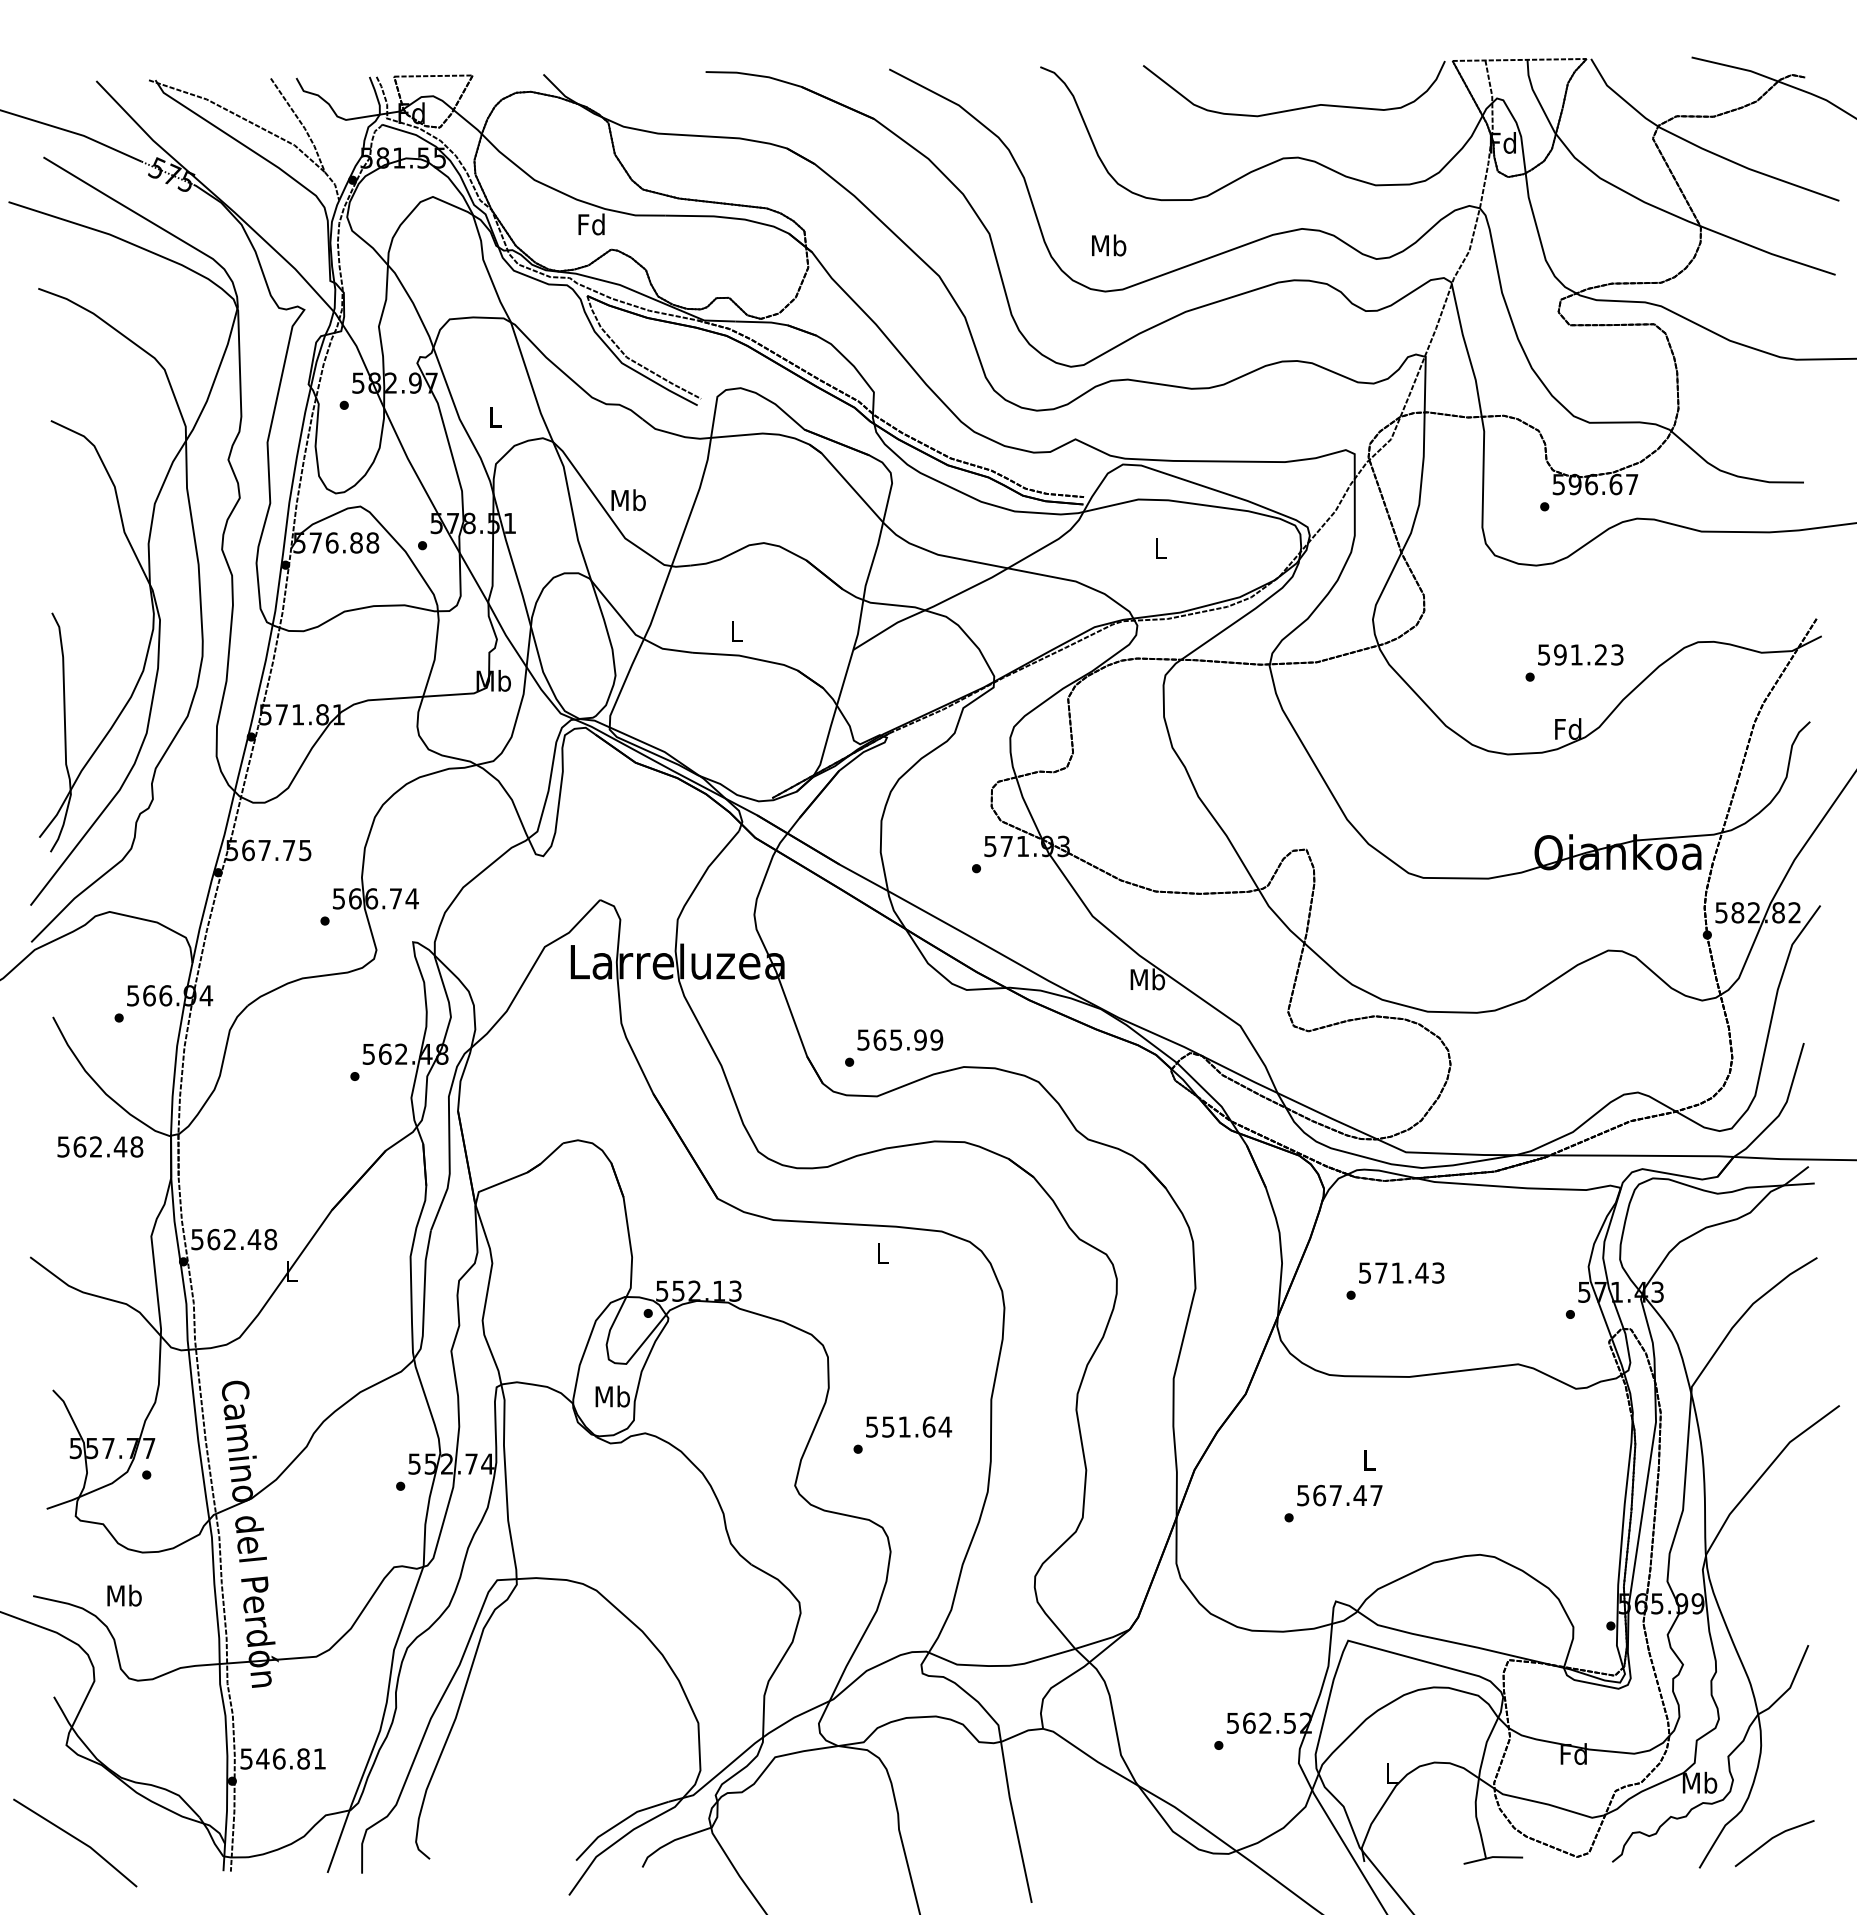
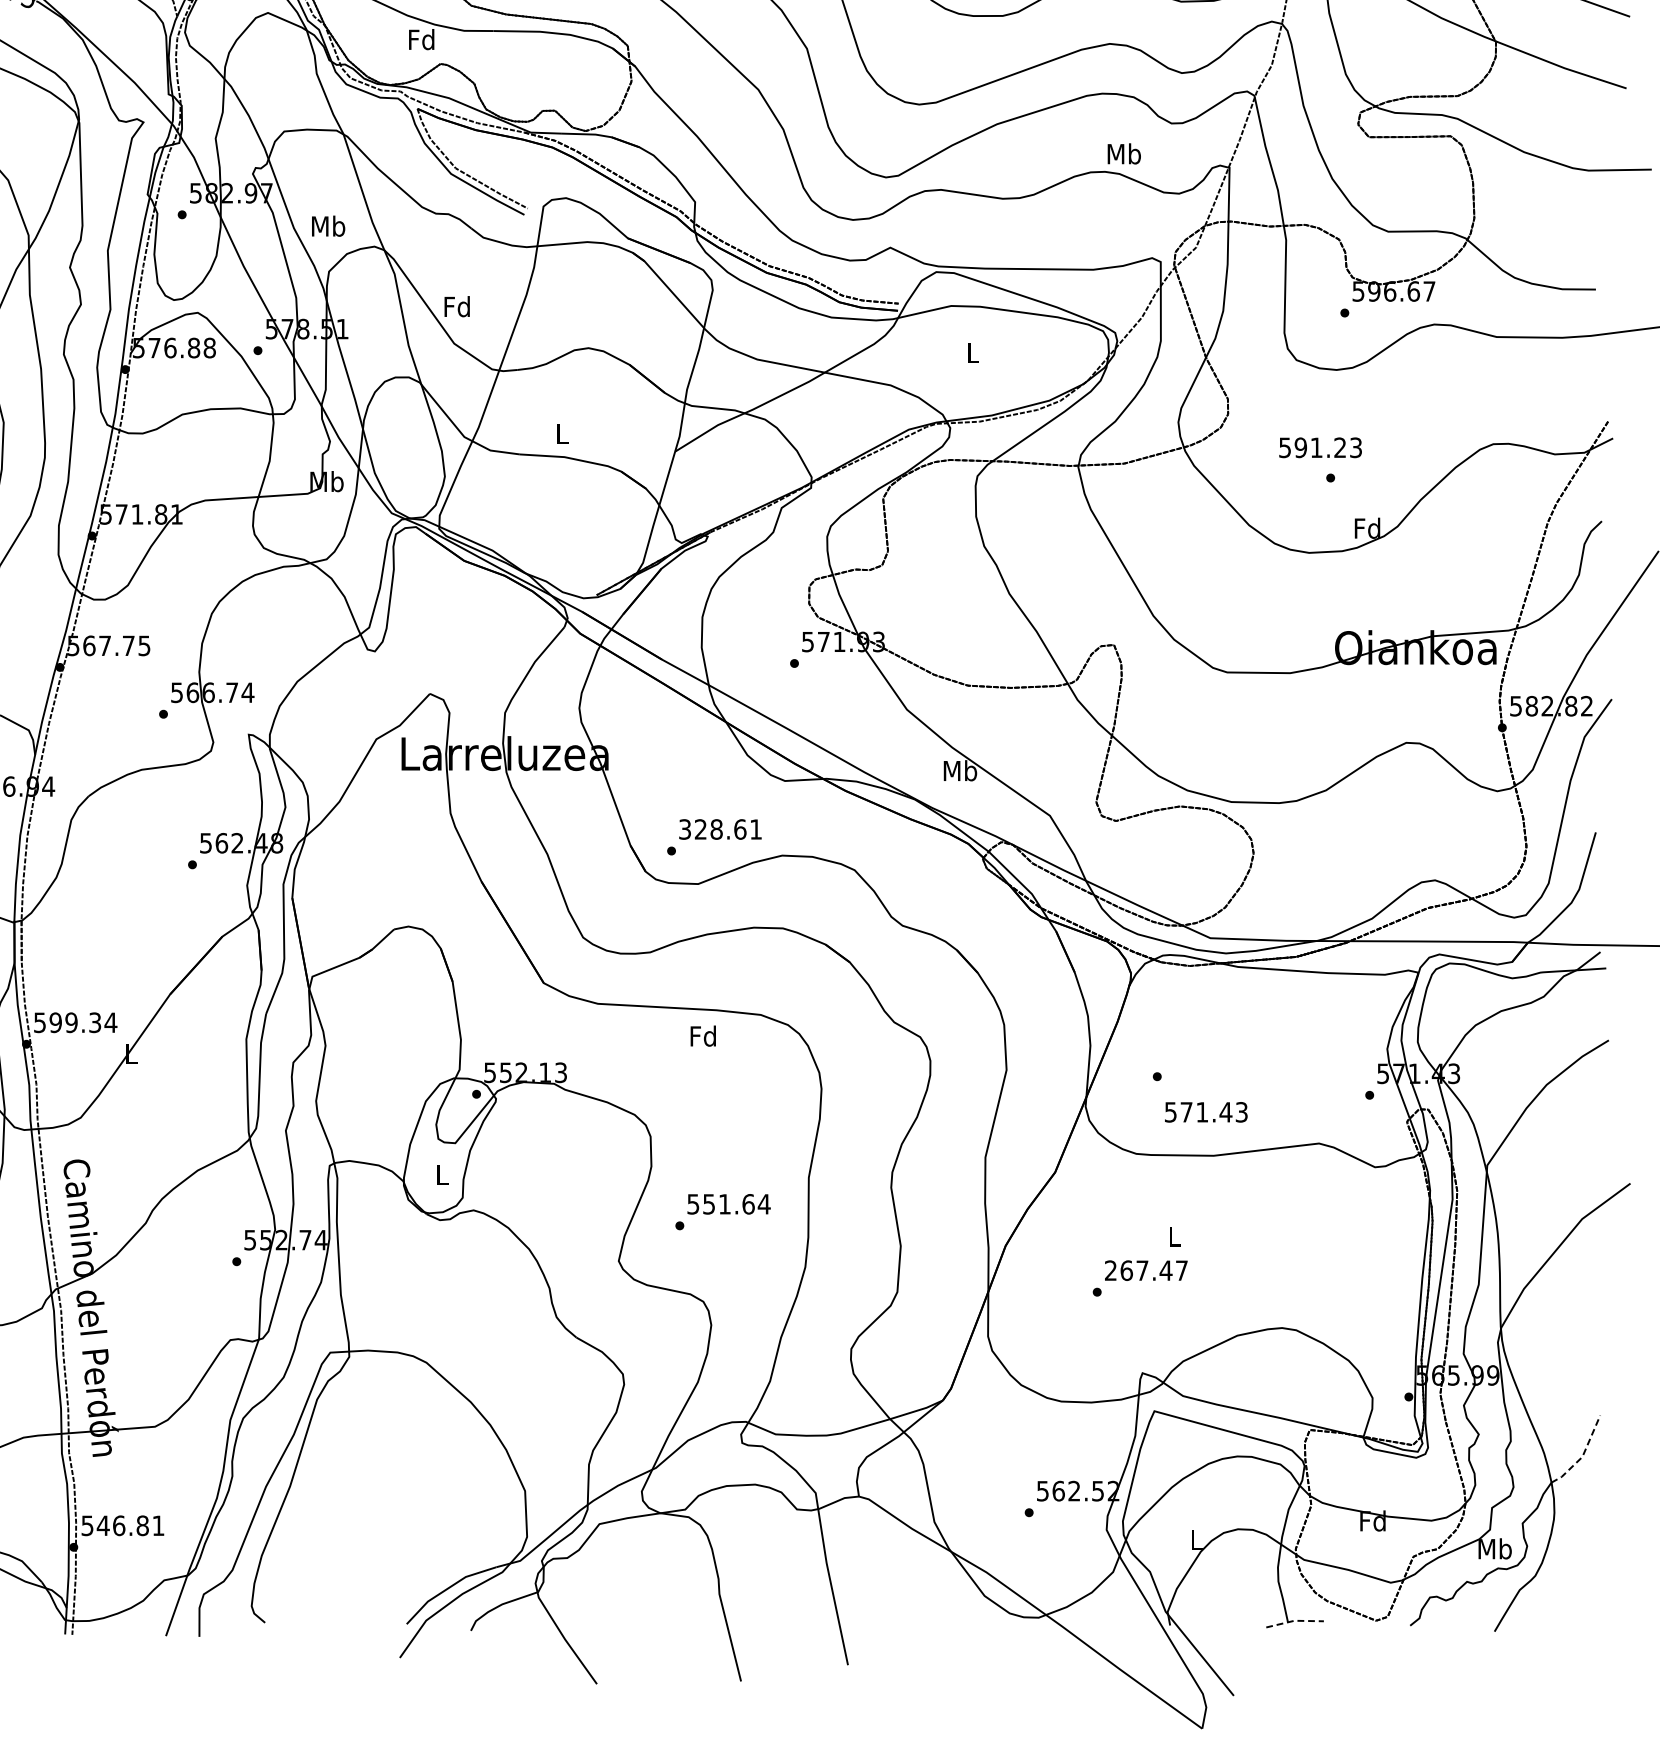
text: (1109, 245) -> (1124, 153), moved
text: (495, 417) -> (328, 226), L -> Mb
text: (628, 500) -> (457, 306), Mb -> Fd
text: (1580, 654) -> (1320, 447), moved
text: (900, 1039) -> (720, 828), 565.99 -> 328.61
text: (242, 1239) -> (83, 1022), 562.48 -> 599.34
text: (882, 1253) -> (703, 1036), L -> Fd
text: (1401, 1272) -> (1206, 1111), moved
text: (612, 1396) -> (441, 1174), Mb -> L
text: (1303, 1495) -> (1111, 1270), 567.47 -> 267.47
line: (1790, 1687) -> (1582, 1456), solid -> dashed
line: (1772, 1839) -> (1565, 1603), removed
line: (1492, 1857) -> (1294, 1621), solid -> dashed

